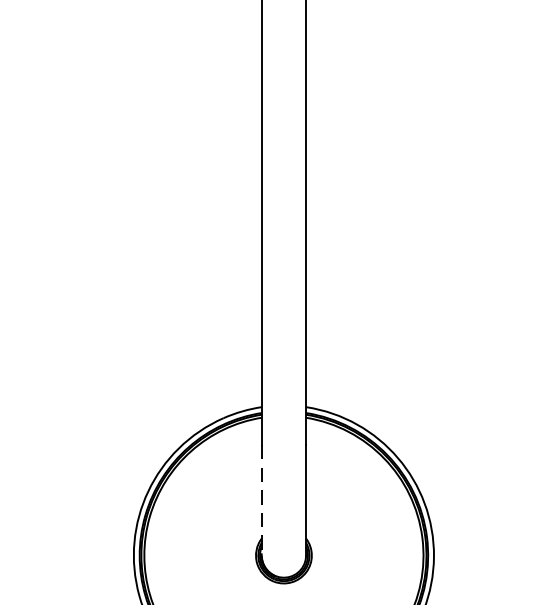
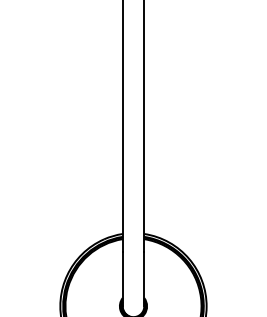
line: (261, 500) -> (122, 279), dashed -> solid

